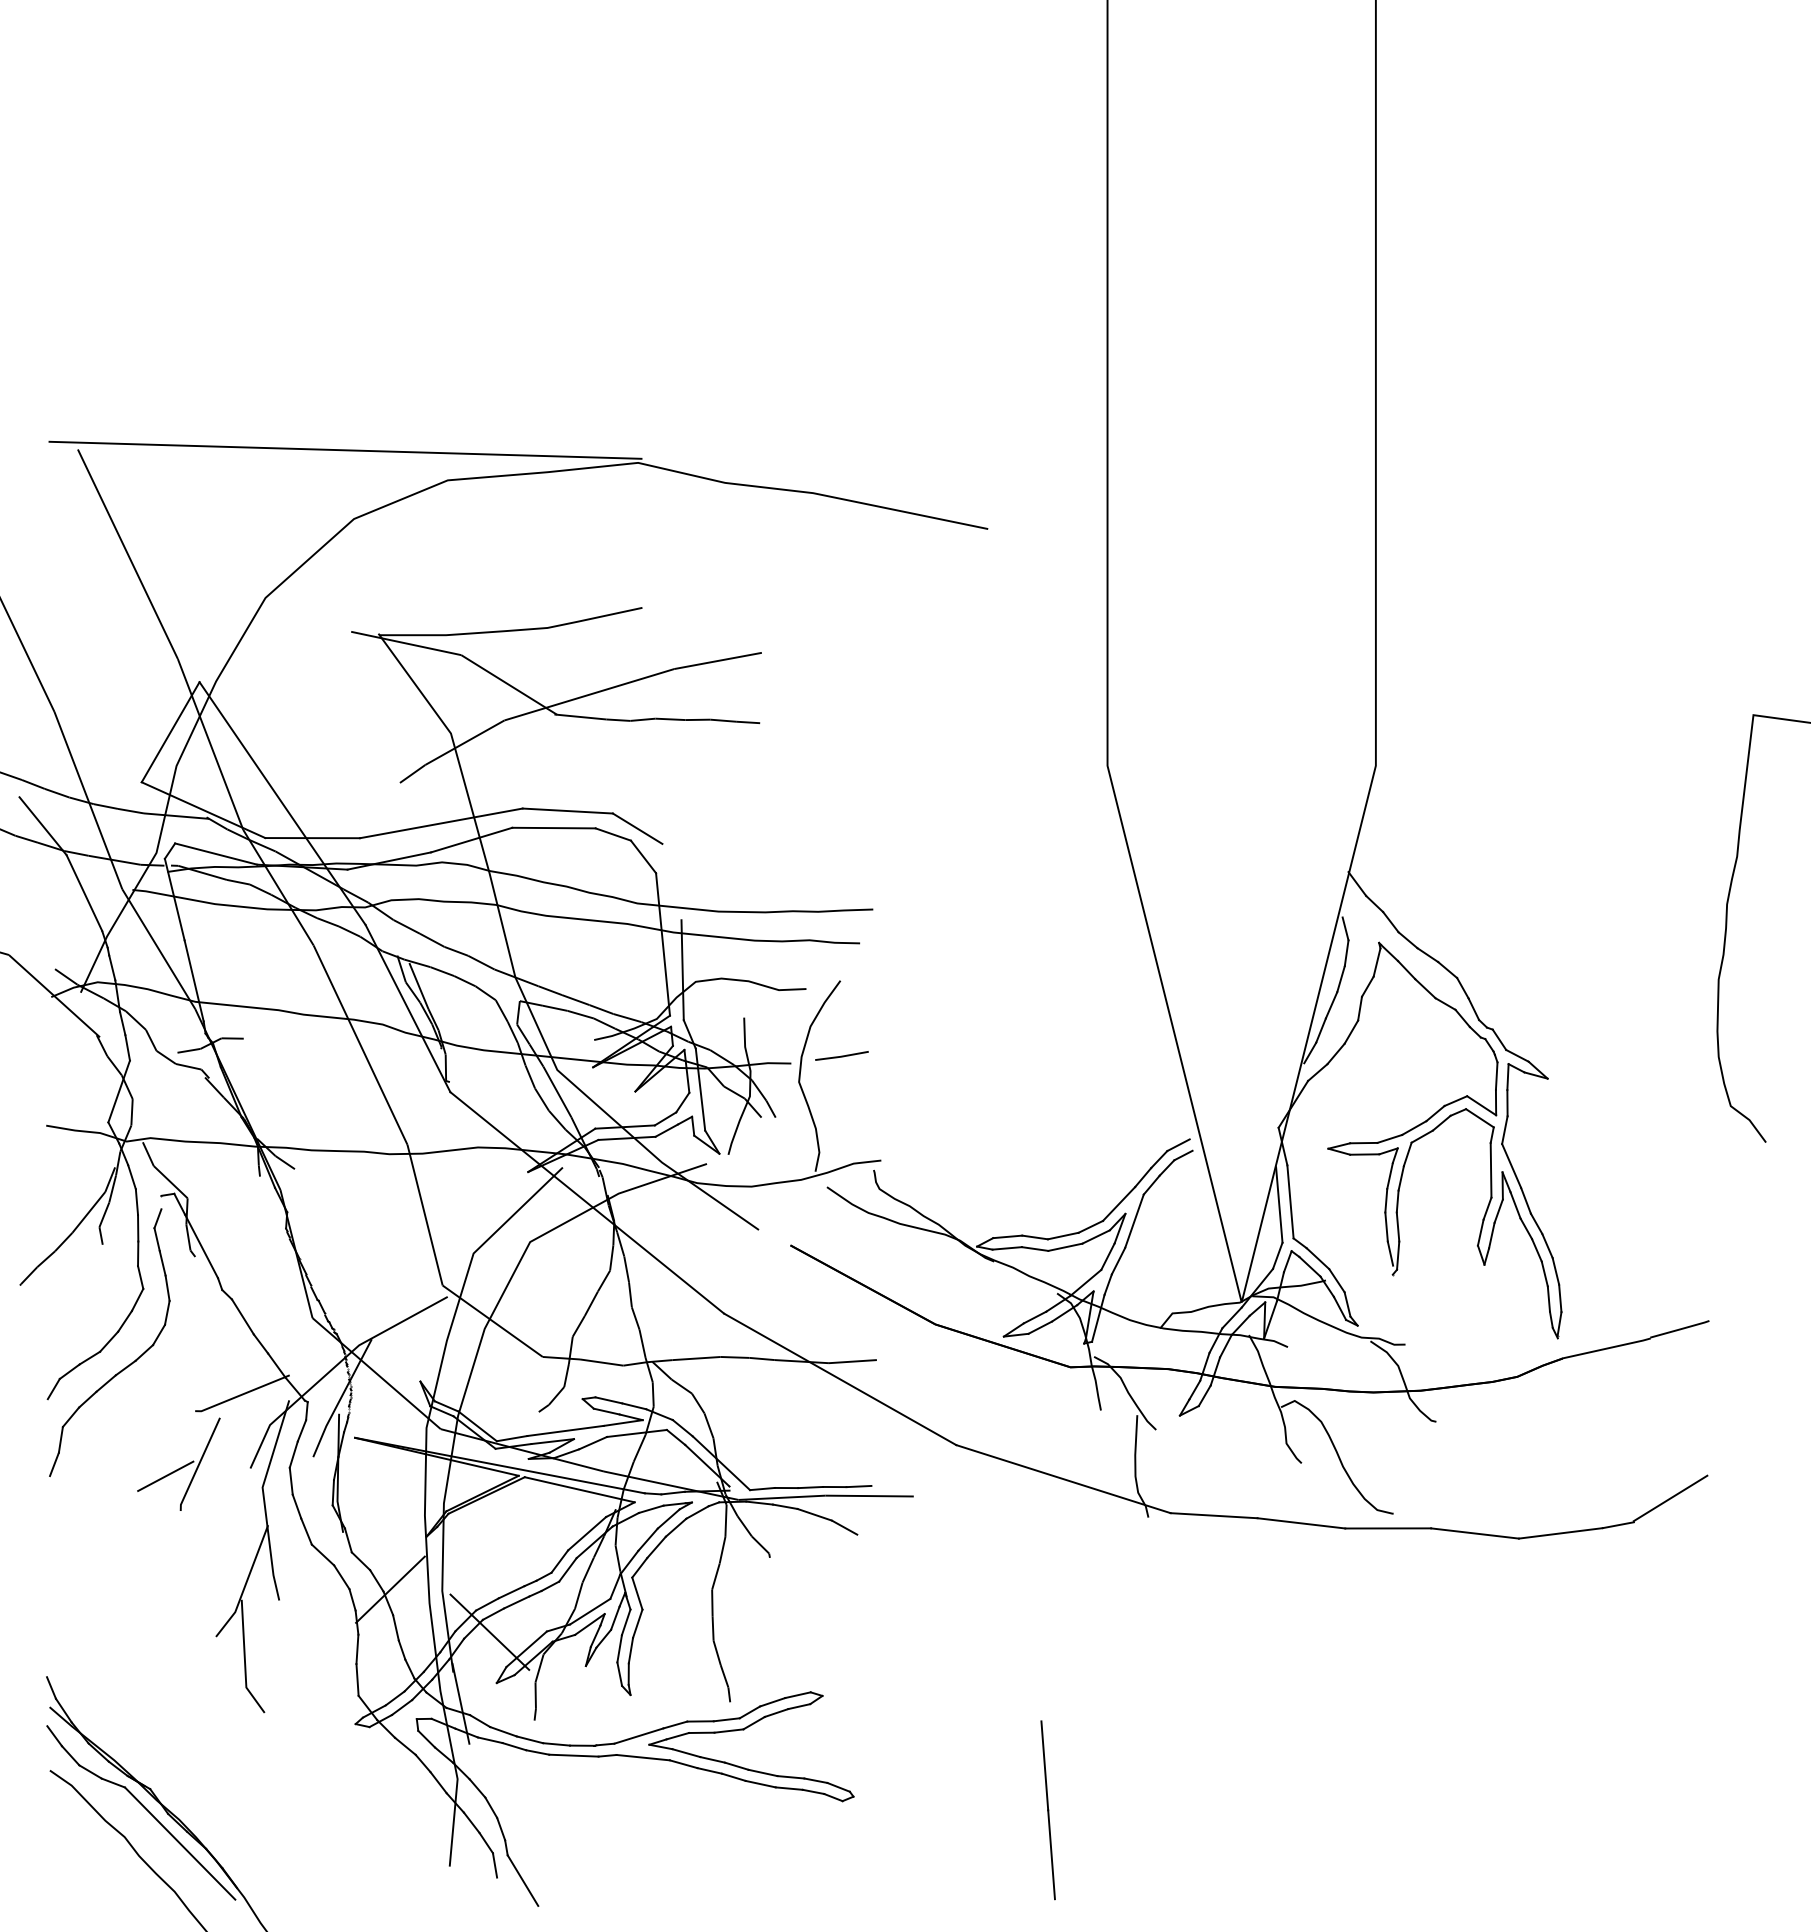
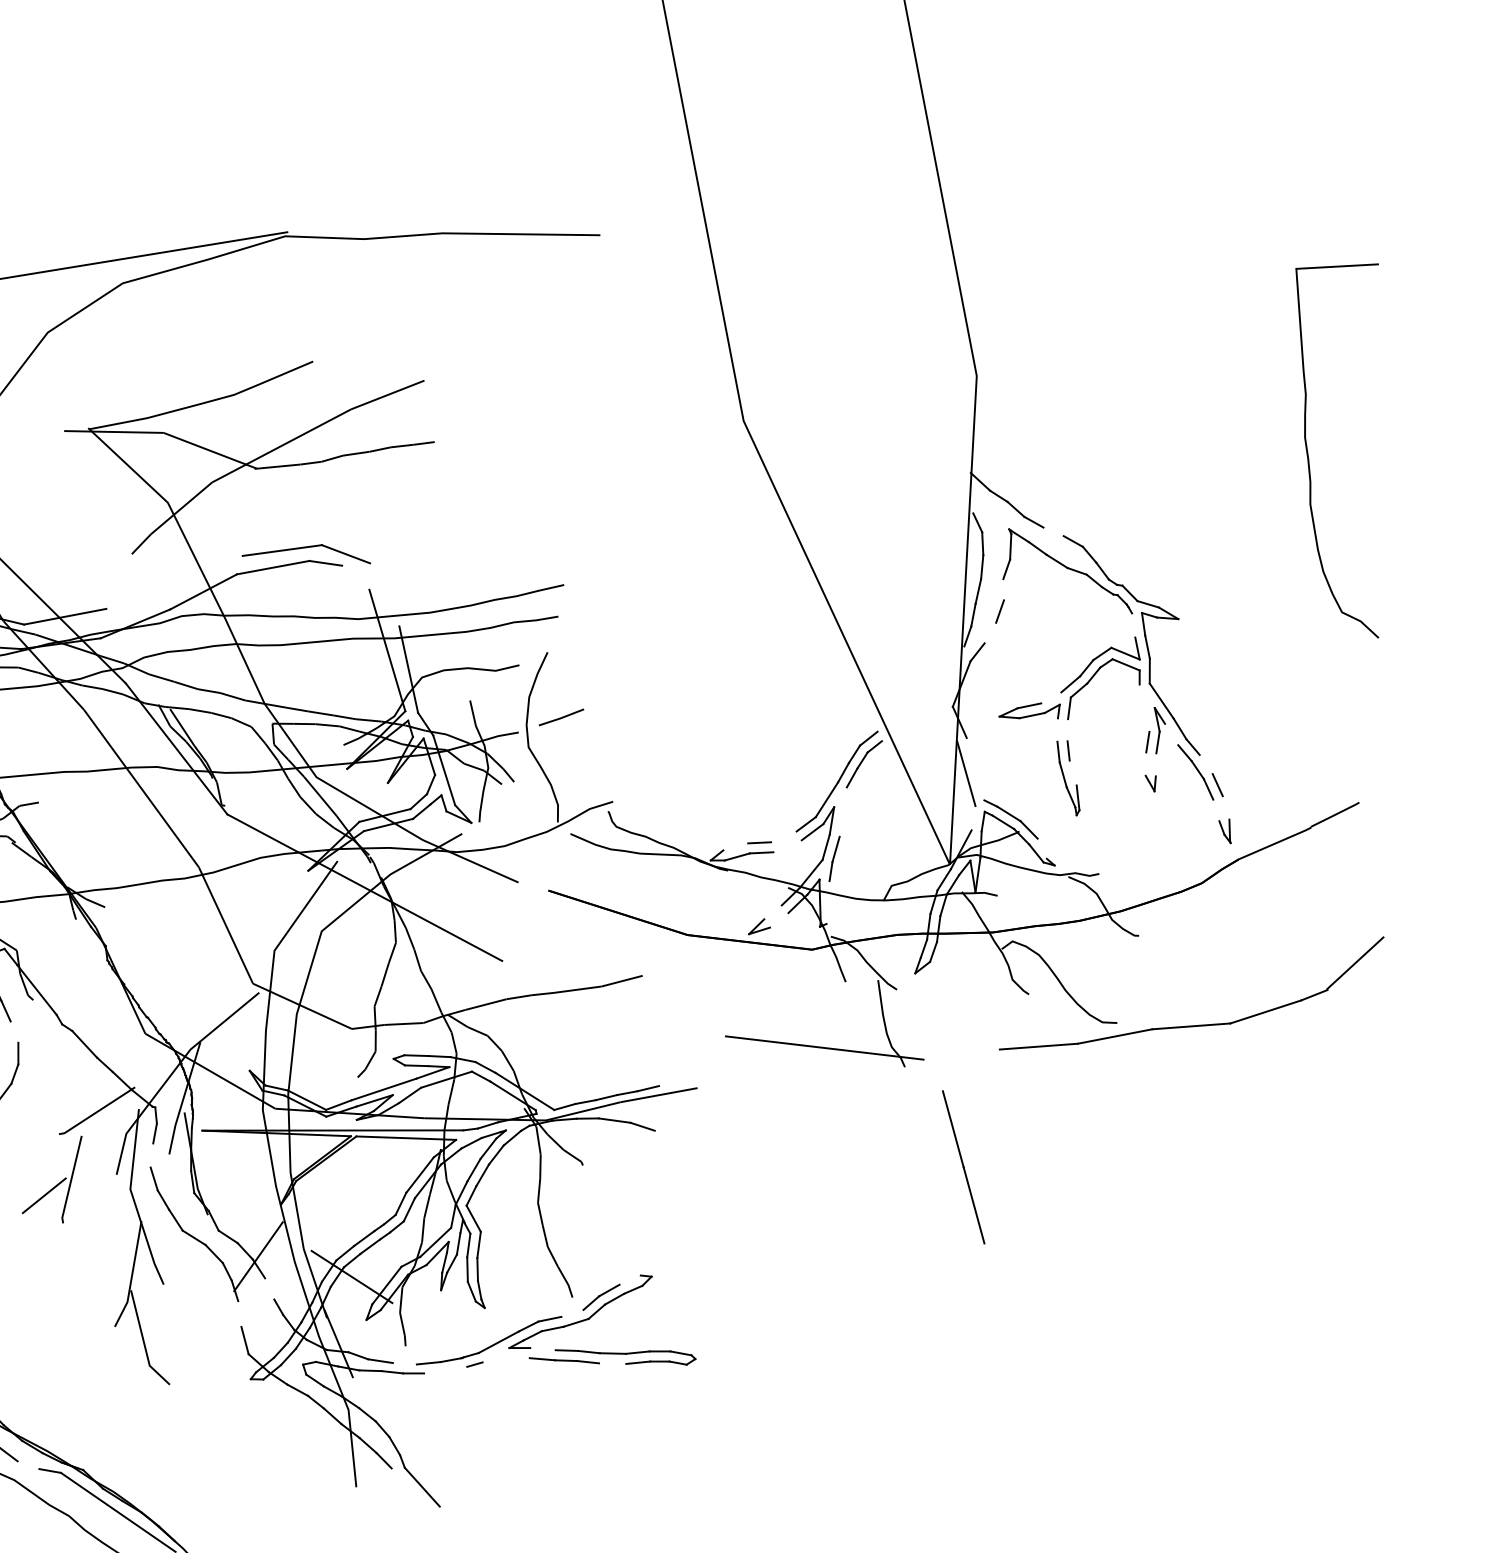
line: (440, 823) -> (173, 582), removed
line: (643, 856) -> (355, 577), removed
line: (1427, 955) -> (1053, 532), removed
line: (1359, 1008) -> (1003, 589), removed
line: (1335, 1053) -> (989, 632), removed
line: (1496, 1075) -> (1133, 624), removed
line: (1389, 1138) -> (1050, 697), removed
line: (1490, 1170) -> (1144, 708), removed
line: (1389, 1175) -> (1057, 729), removed
line: (1400, 1178) -> (1067, 730), removed
line: (1290, 1201) -> (975, 768), removed
line: (1515, 1205) -> (1171, 734), removed
line: (1134, 1220) -> (843, 811), removed
line: (1397, 1226) -> (1072, 772), removed
line: (1480, 1232) -> (1145, 763), removed
line: (1062, 1235) -> (783, 836), removed
line: (1491, 1235) -> (1155, 764), removed
line: (1007, 1236) -> (735, 846), removed
line: (1065, 1246) -> (787, 845), removed
line: (1547, 1246) -> (1206, 764), removed
line: (1277, 1255) -> (973, 817), removed
line: (167, 1287) -> (14, 1031), removed
line: (1548, 1298) -> (1215, 809), removed
line: (1560, 1298) -> (1226, 807), removed
line: (1347, 1304) -> (1042, 848), removed
line: (1034, 1317) -> (772, 912), removed
line: (1098, 1317) -> (828, 901), removed
line: (1040, 1327) -> (779, 920), removed
line: (840, 1379) -> (614, 998), removed
line: (293, 1454) -> (151, 1155), removed
line: (1213, 1515) -> (961, 1054), removed
line: (395, 1627) -> (269, 1288), removed
line: (357, 1649) -> (239, 1314), removed
line: (797, 1695) -> (629, 1280), removed
line: (726, 1719) -> (572, 1313), removed
line: (529, 1739) -> (404, 1363), removed
line: (686, 1753) -> (543, 1349), removed
line: (573, 1755) -> (445, 1370), removed
line: (642, 1757) -> (505, 1360), removed
line: (90, 1771) -> (28, 1464), removed
line: (760, 1783) -> (612, 1363), removed
line: (1047, 1810) -> (963, 1167), moved
line: (494, 1865) -> (395, 1478), removed

